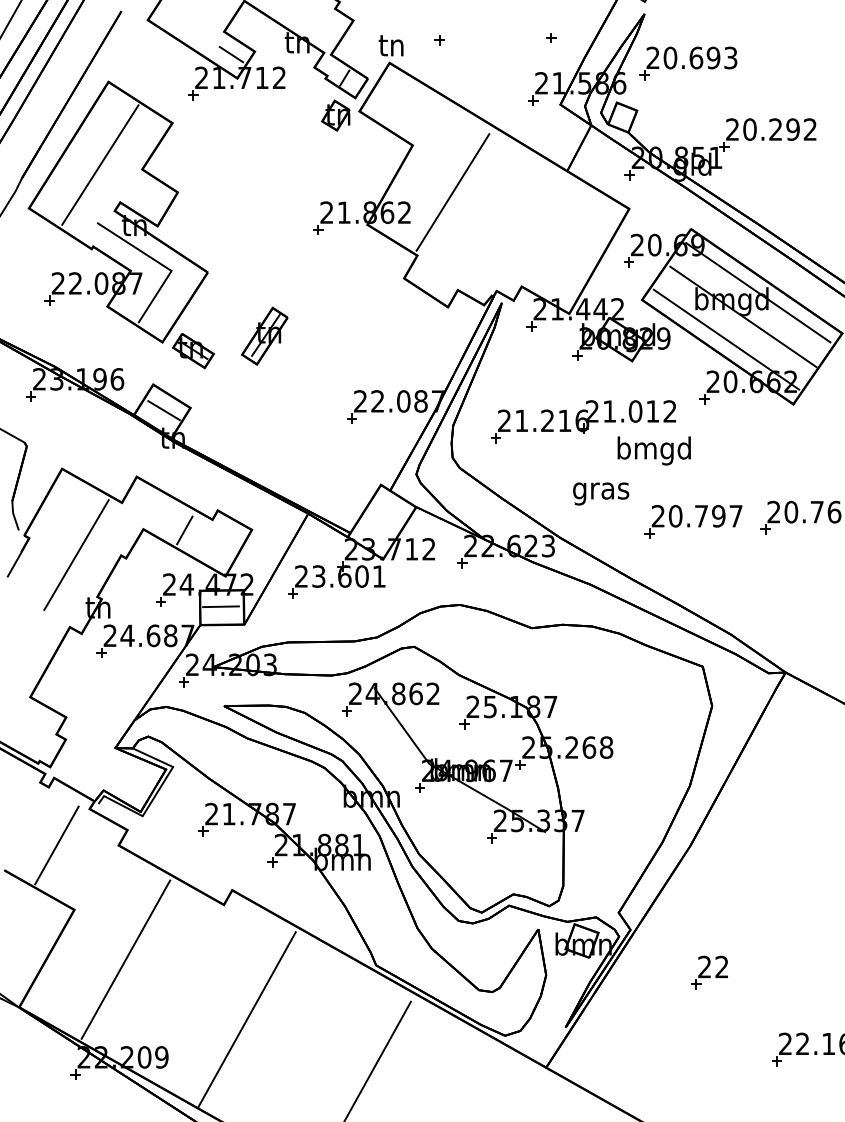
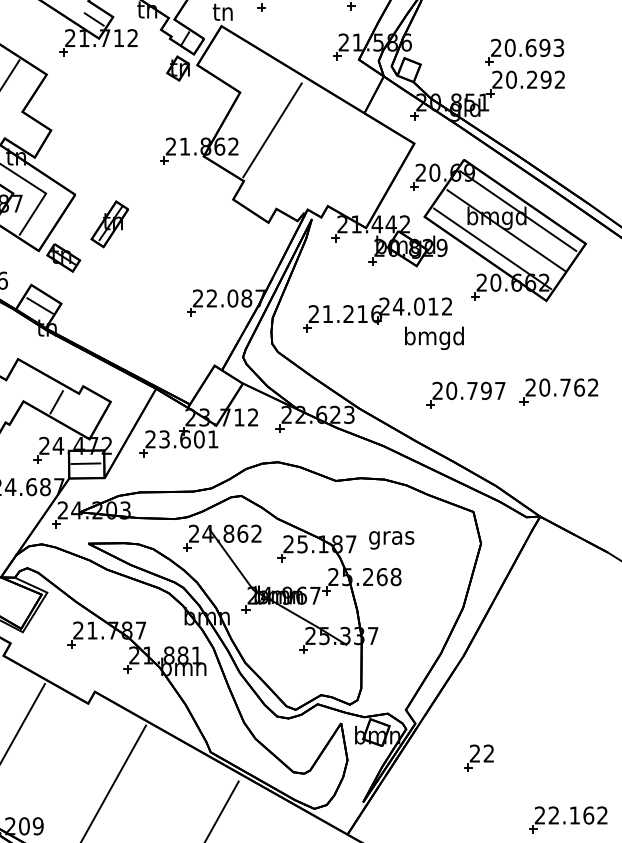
part: (688, 63) -> (524, 52), moved
part: (264, 335) -> (109, 223), moved
text: (609, 411) -> (398, 306), 21.012 -> 24.012
text: (601, 493) -> (392, 539), moved

